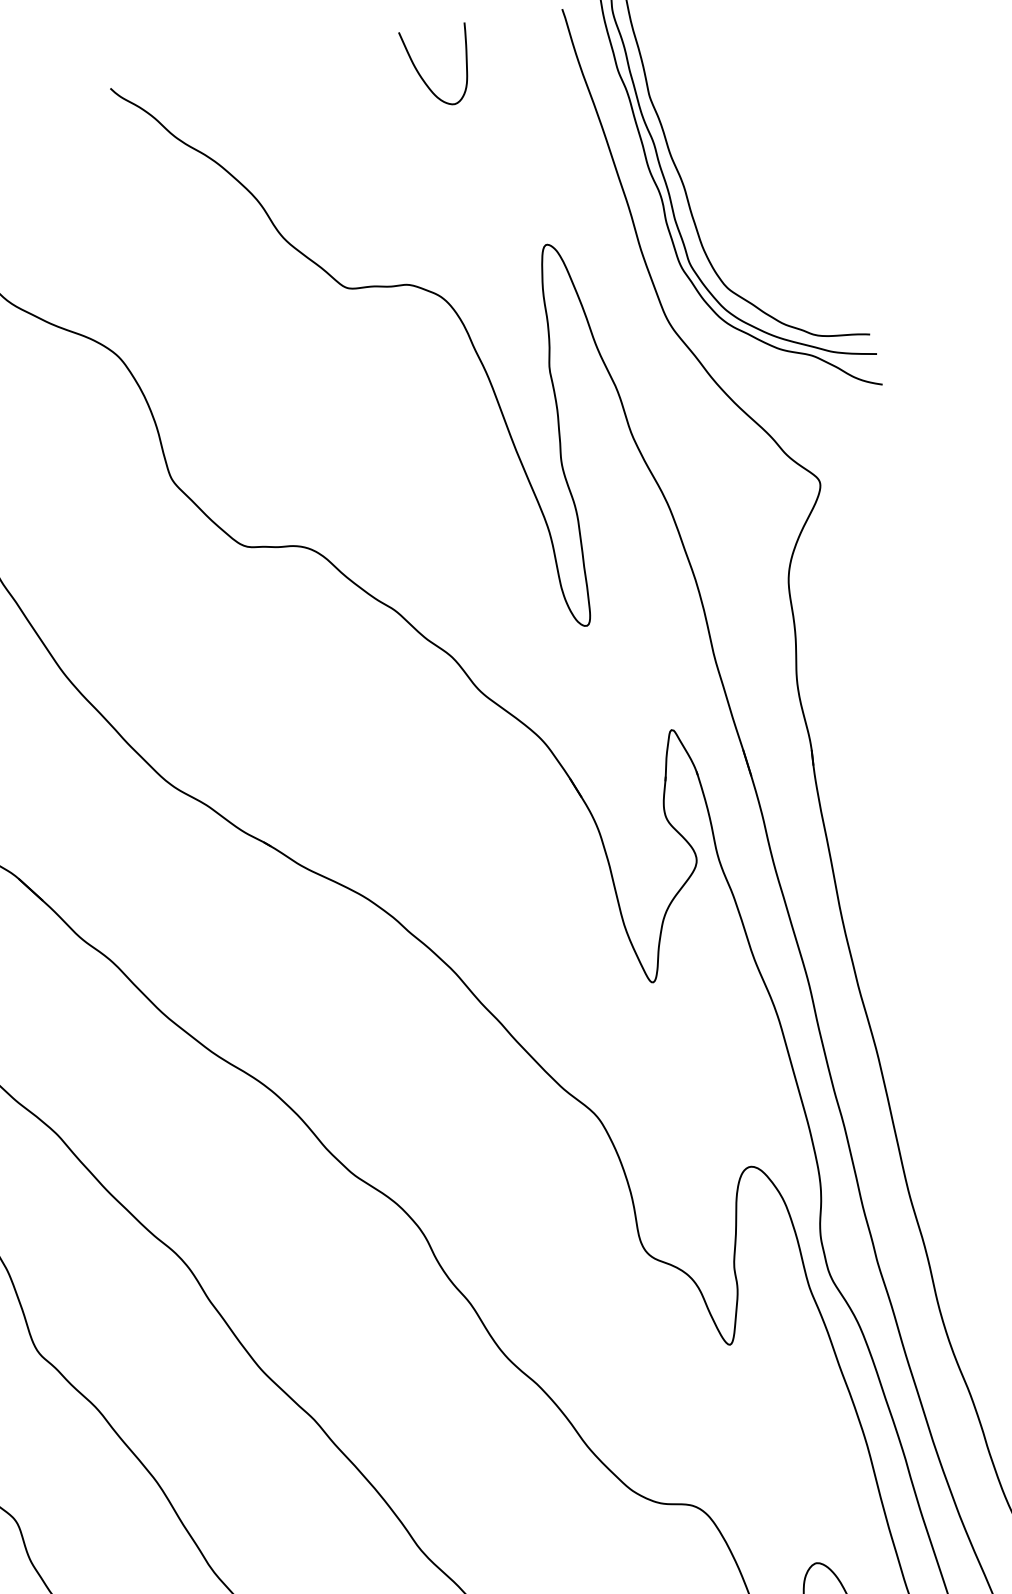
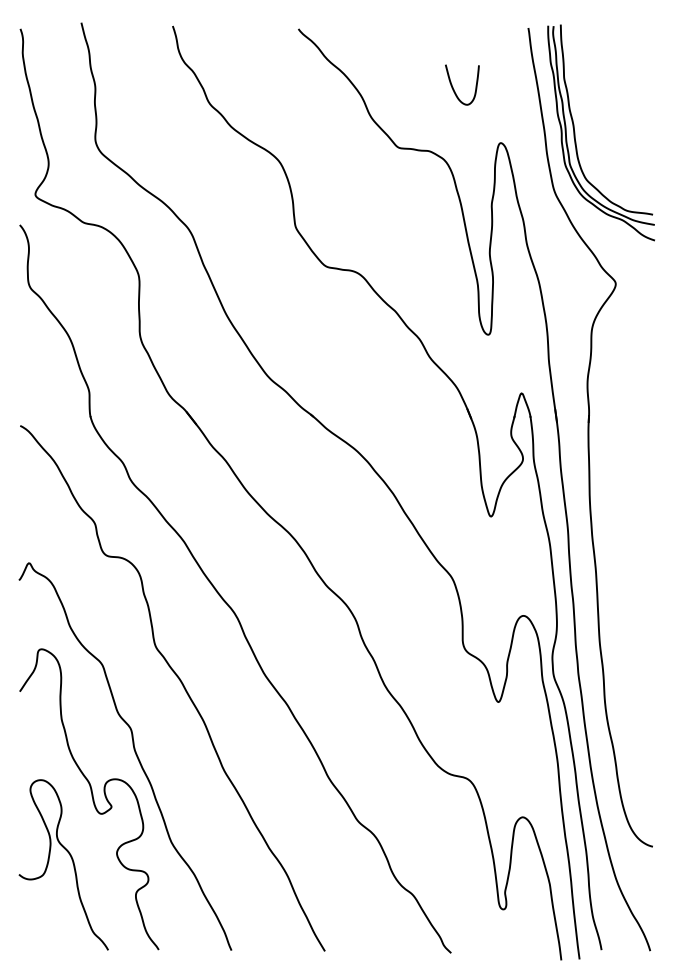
curve: (424, 78) -> (454, 89), moved

